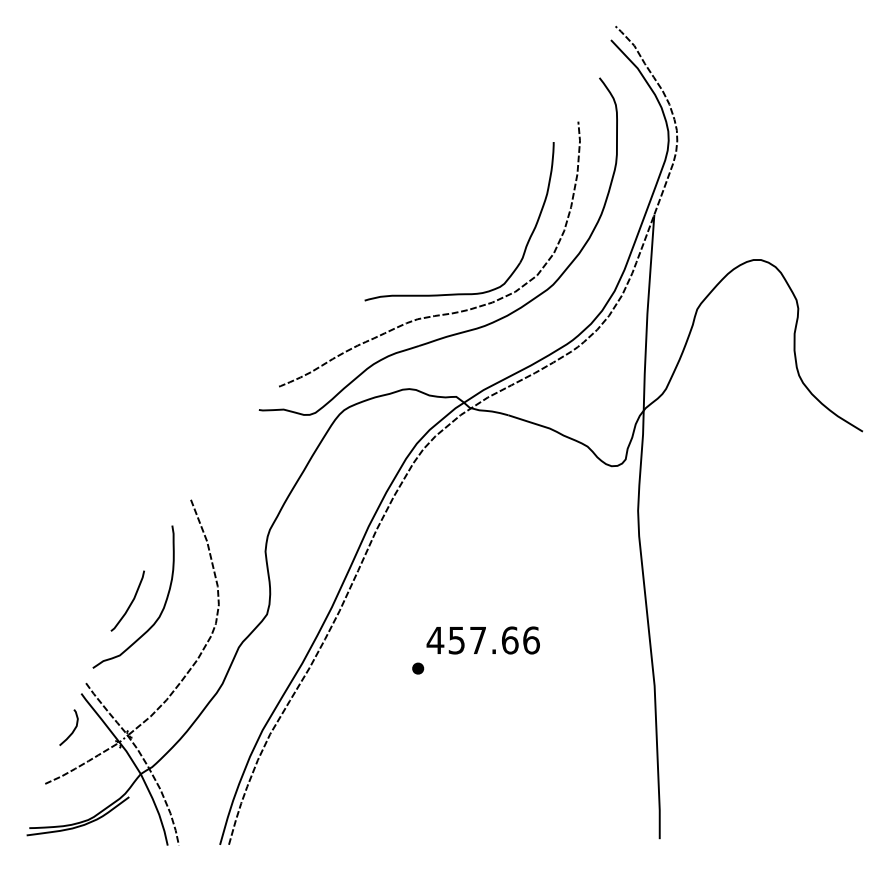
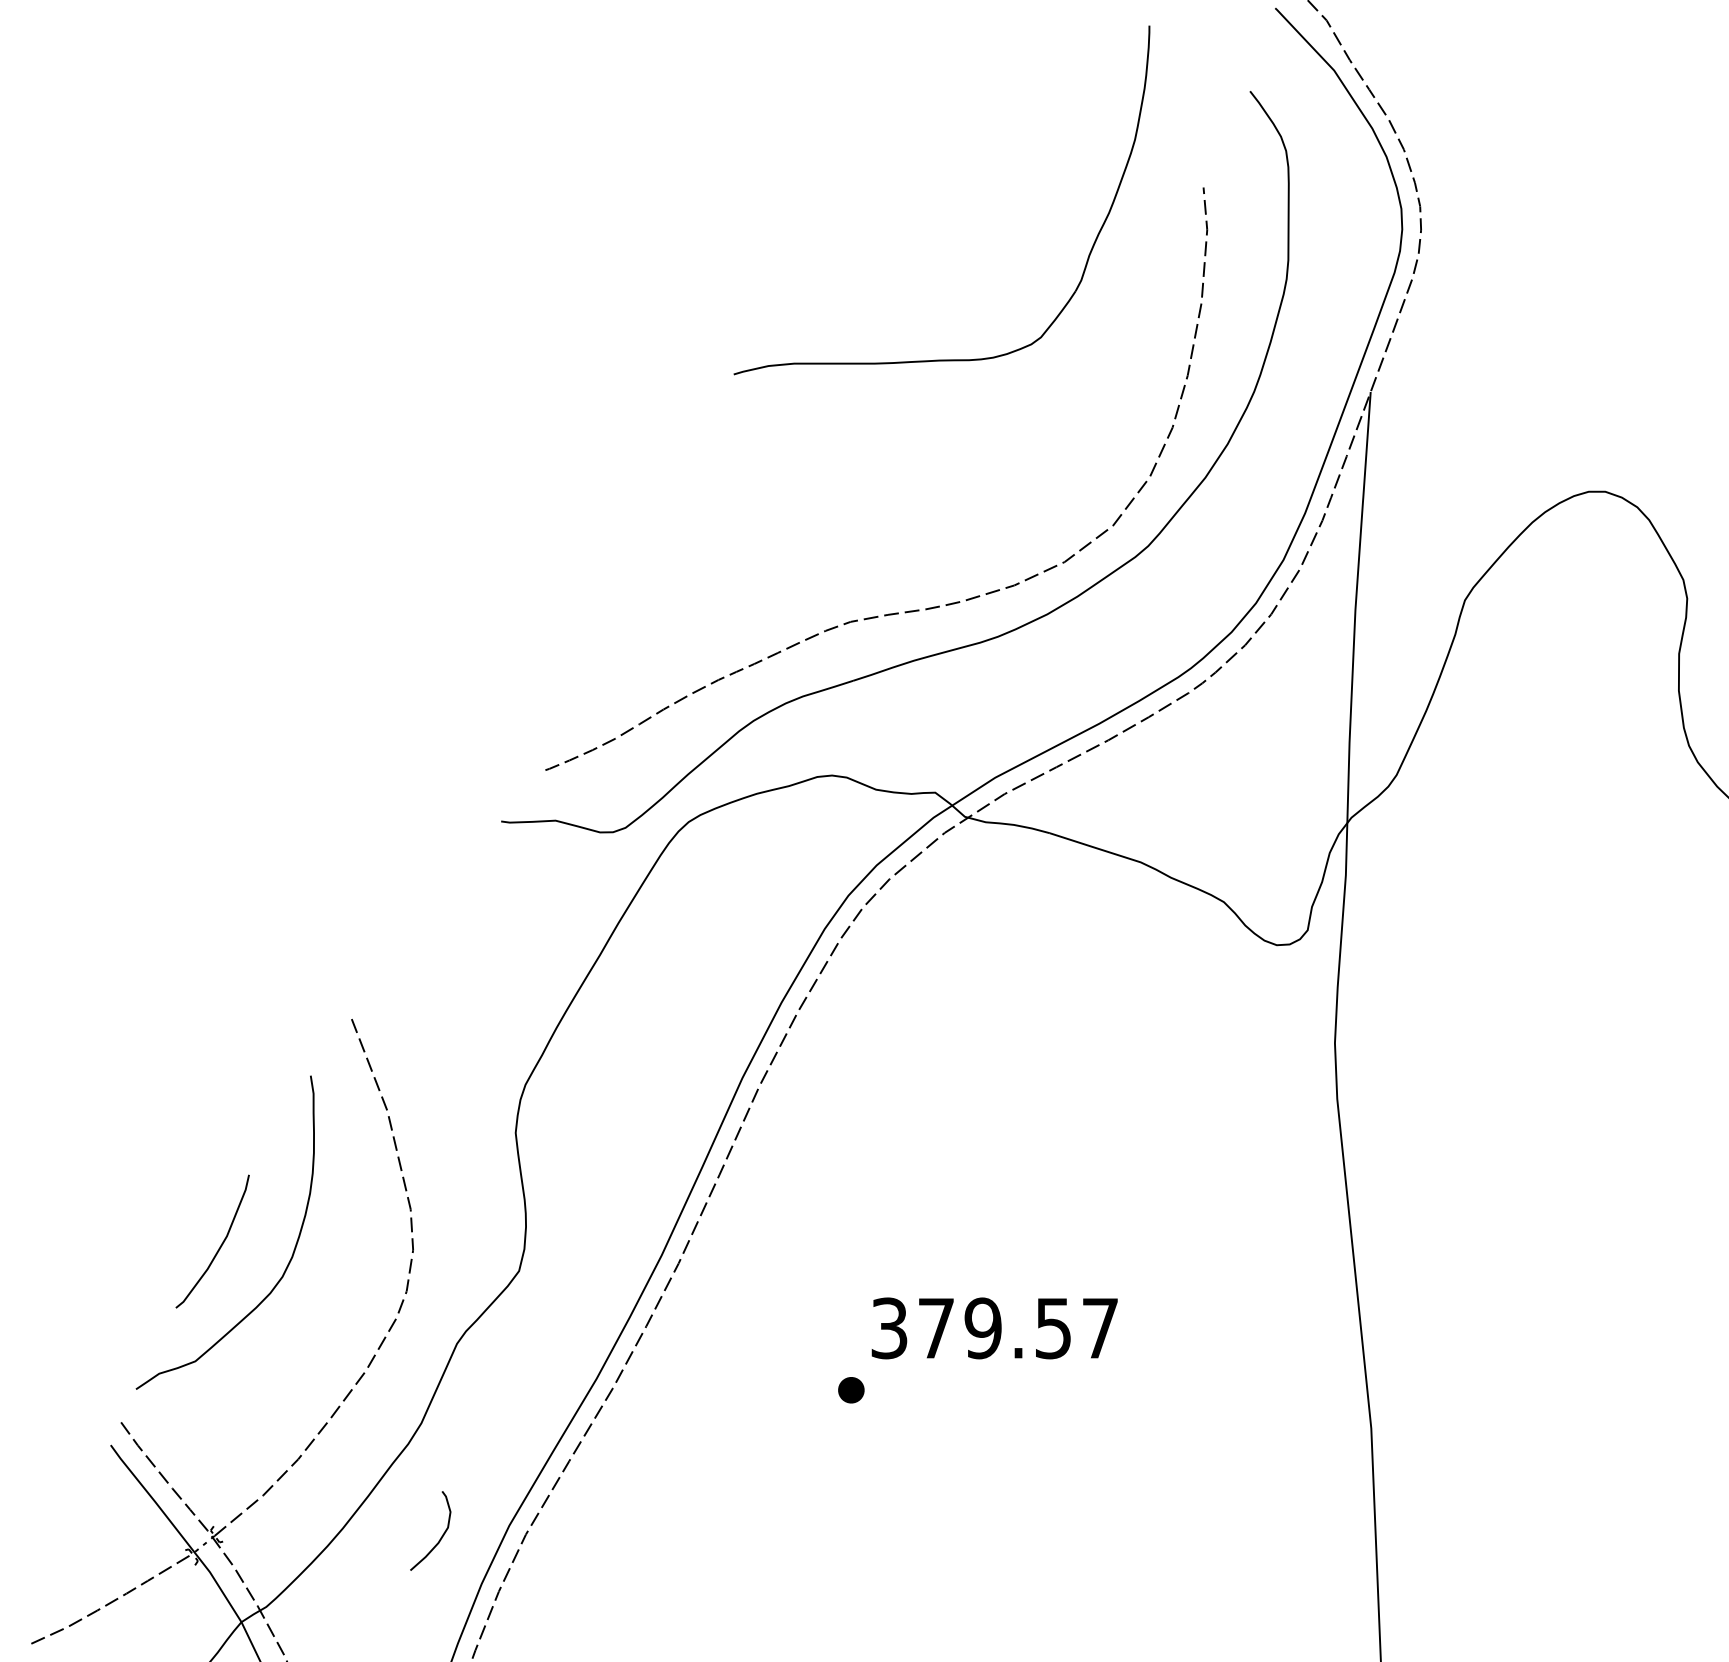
part: (525, 245) -> (1087, 253), moved
text: (482, 640) -> (992, 1328), 457.66 -> 379.57
curve: (72, 730) -> (438, 1537), moved

